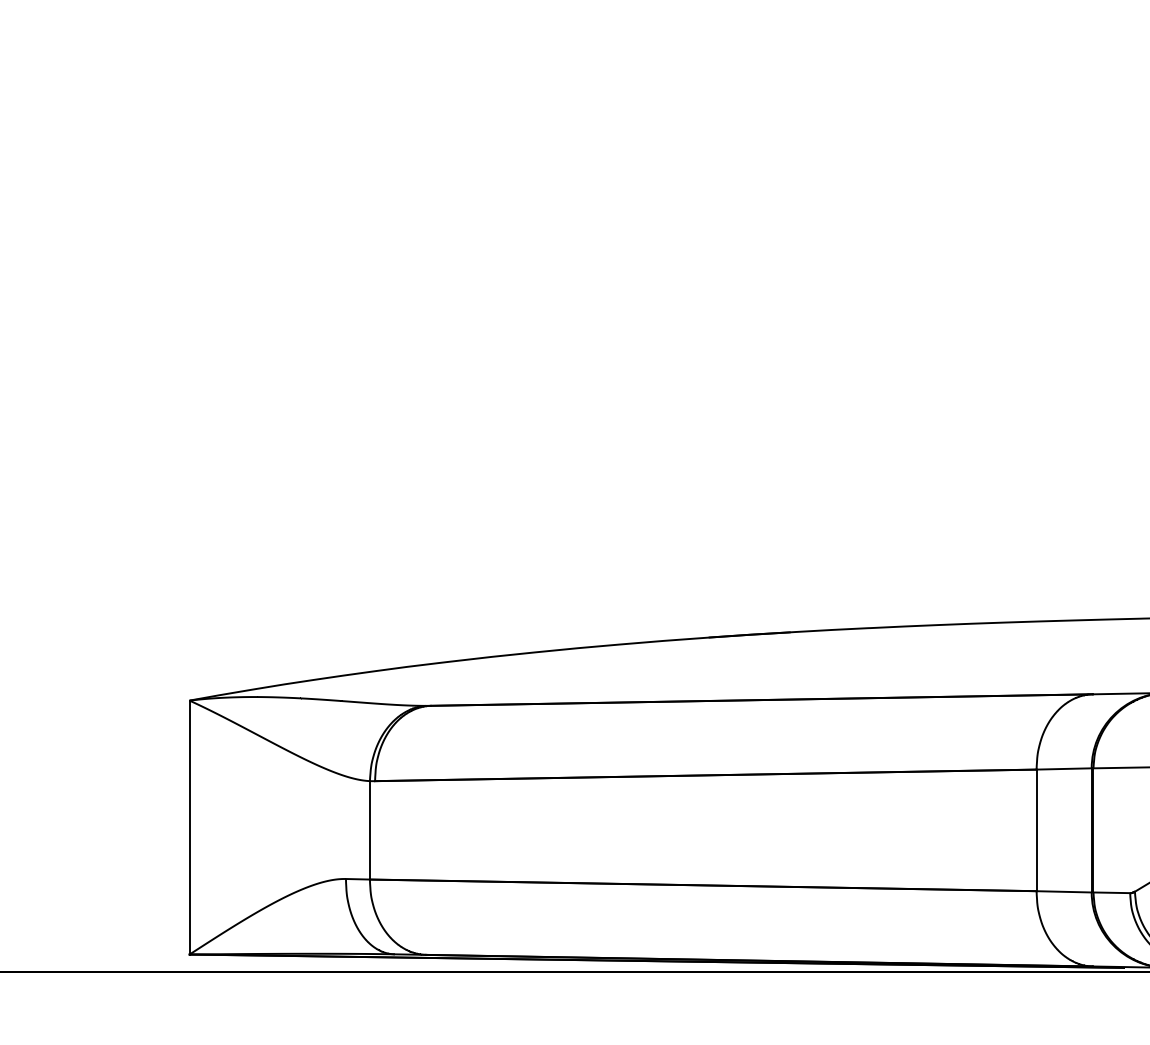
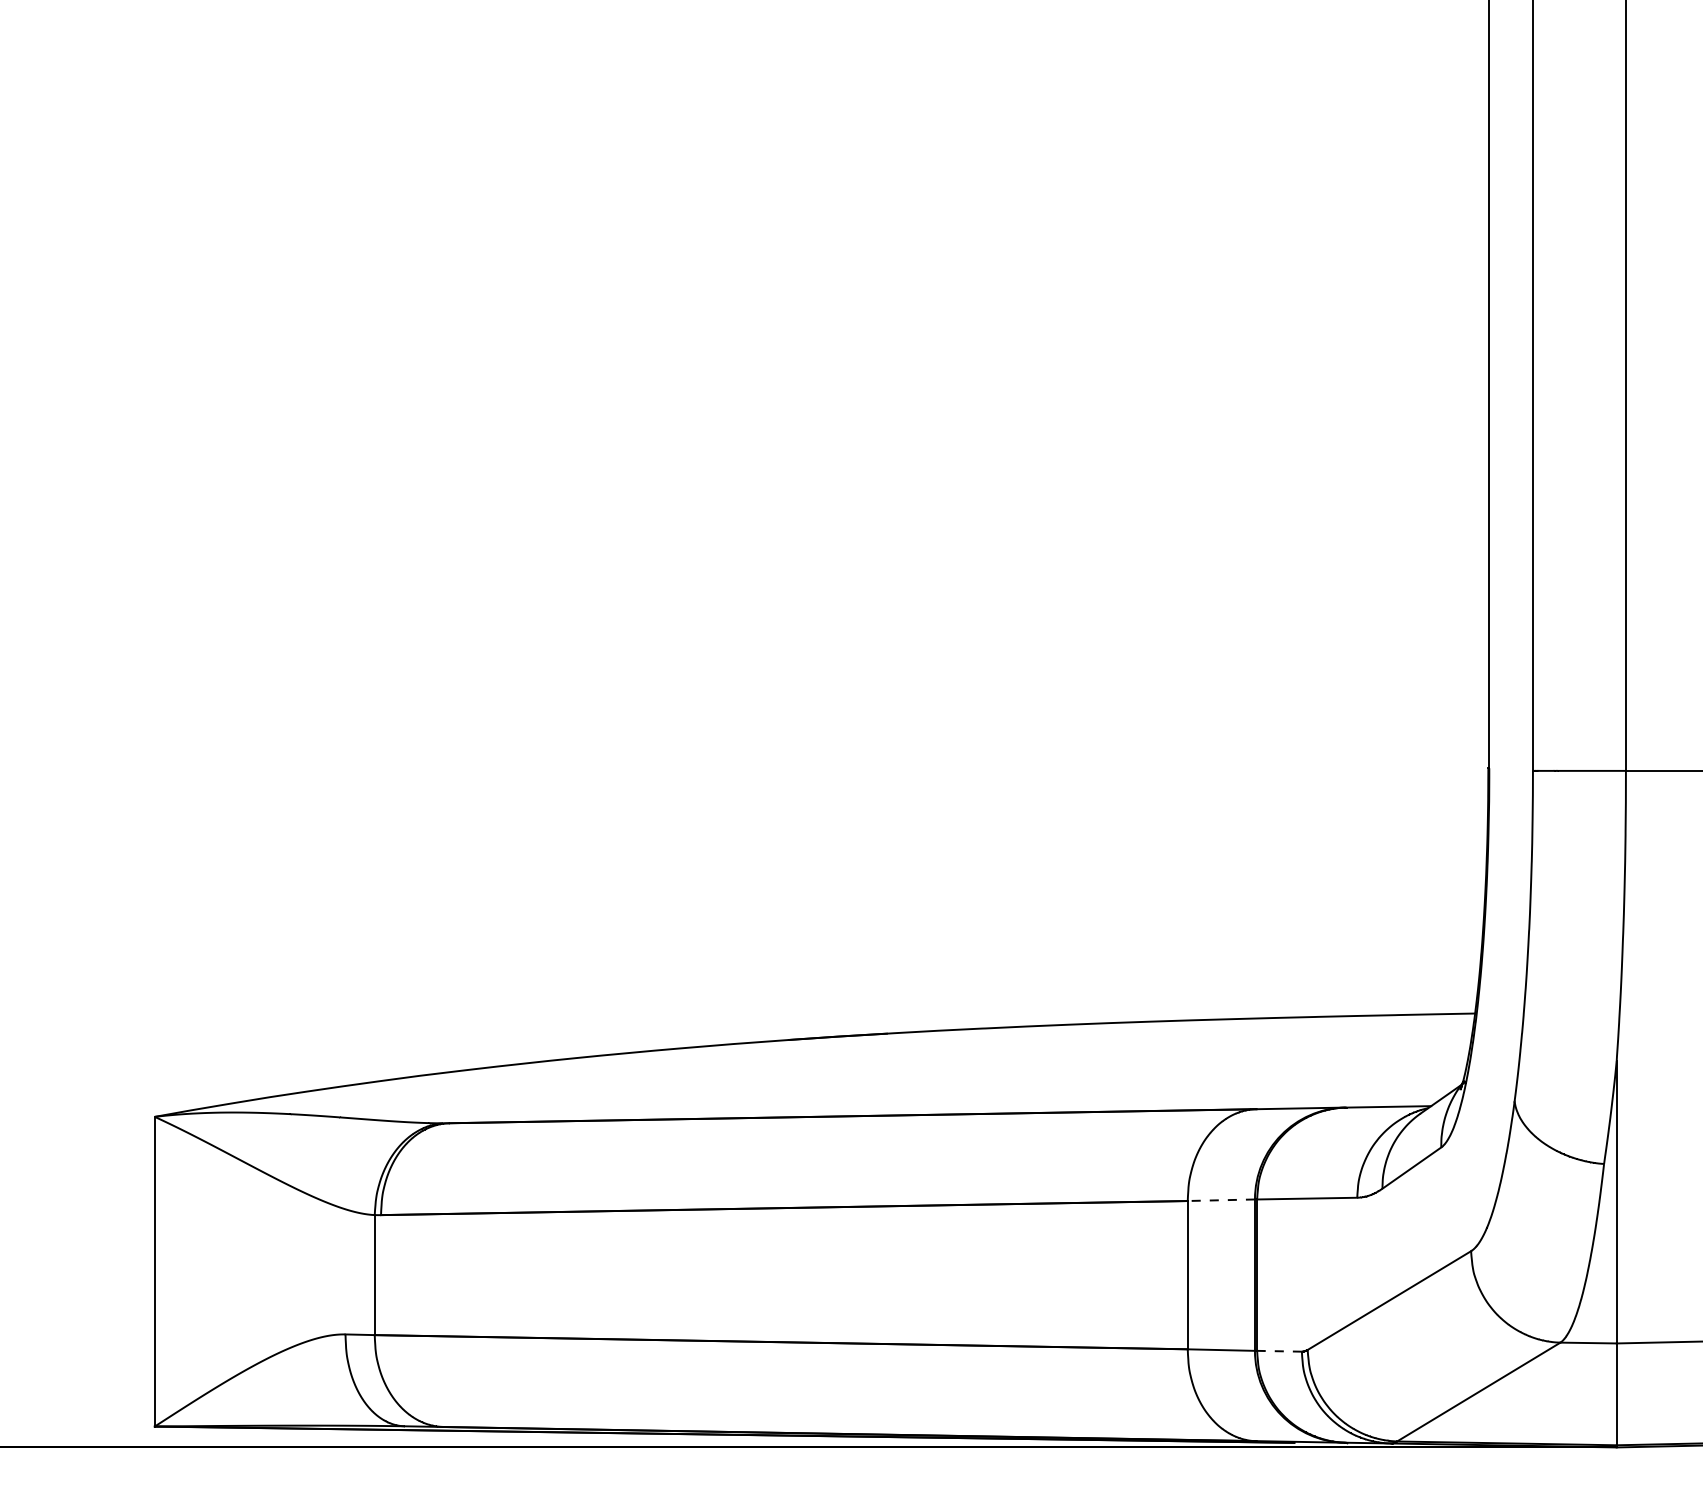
line: (1064, 769) -> (1221, 1200), solid -> dashed
line: (1111, 892) -> (1279, 1351), solid -> dashed

